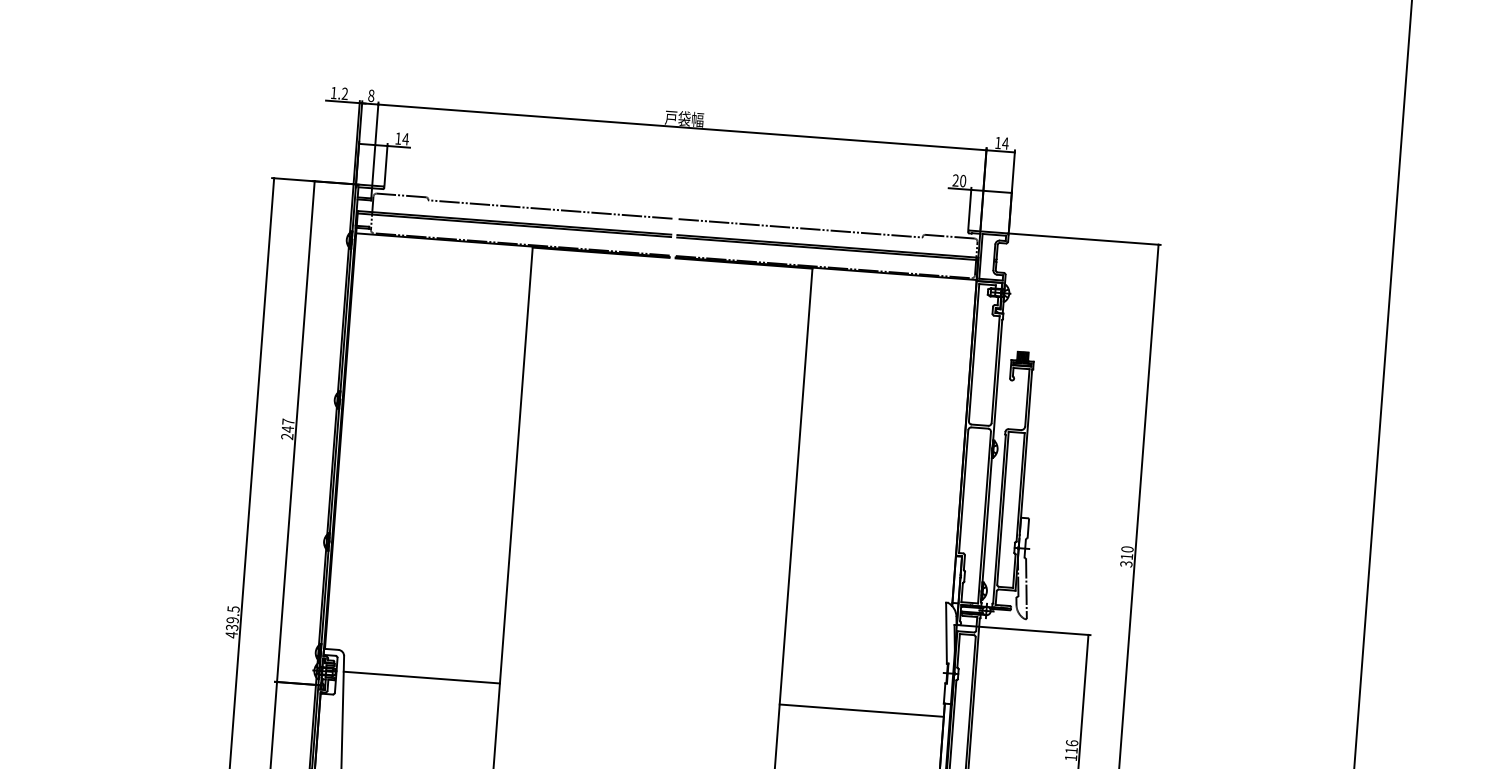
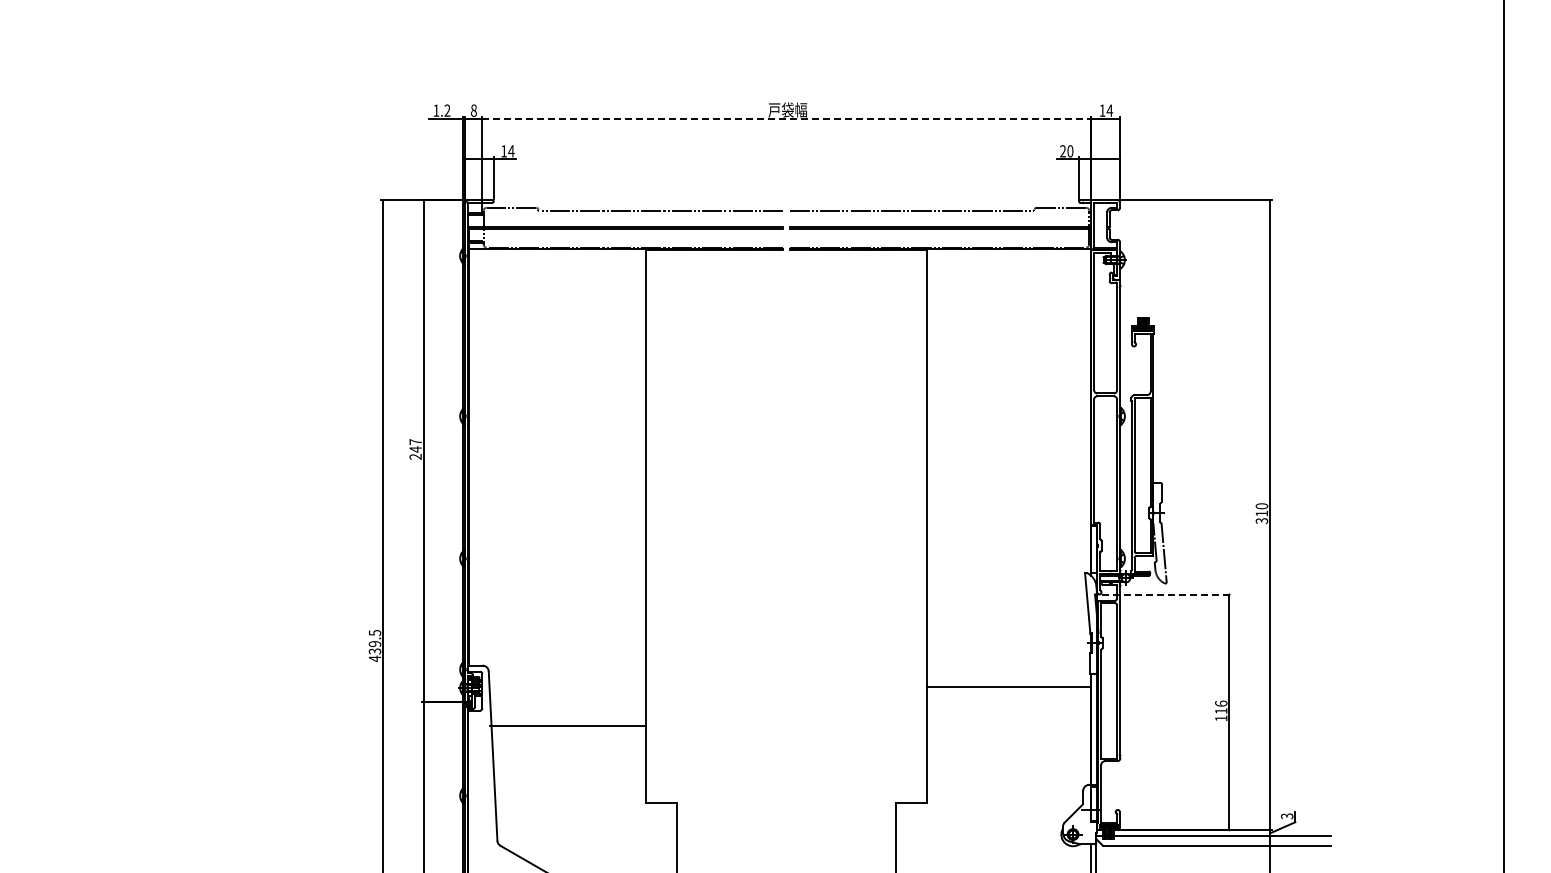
line: (682, 127) -> (786, 118), solid -> dashed
line: (1025, 630) -> (1166, 594), solid -> dashed
line: (421, 677) -> (567, 725), moved

